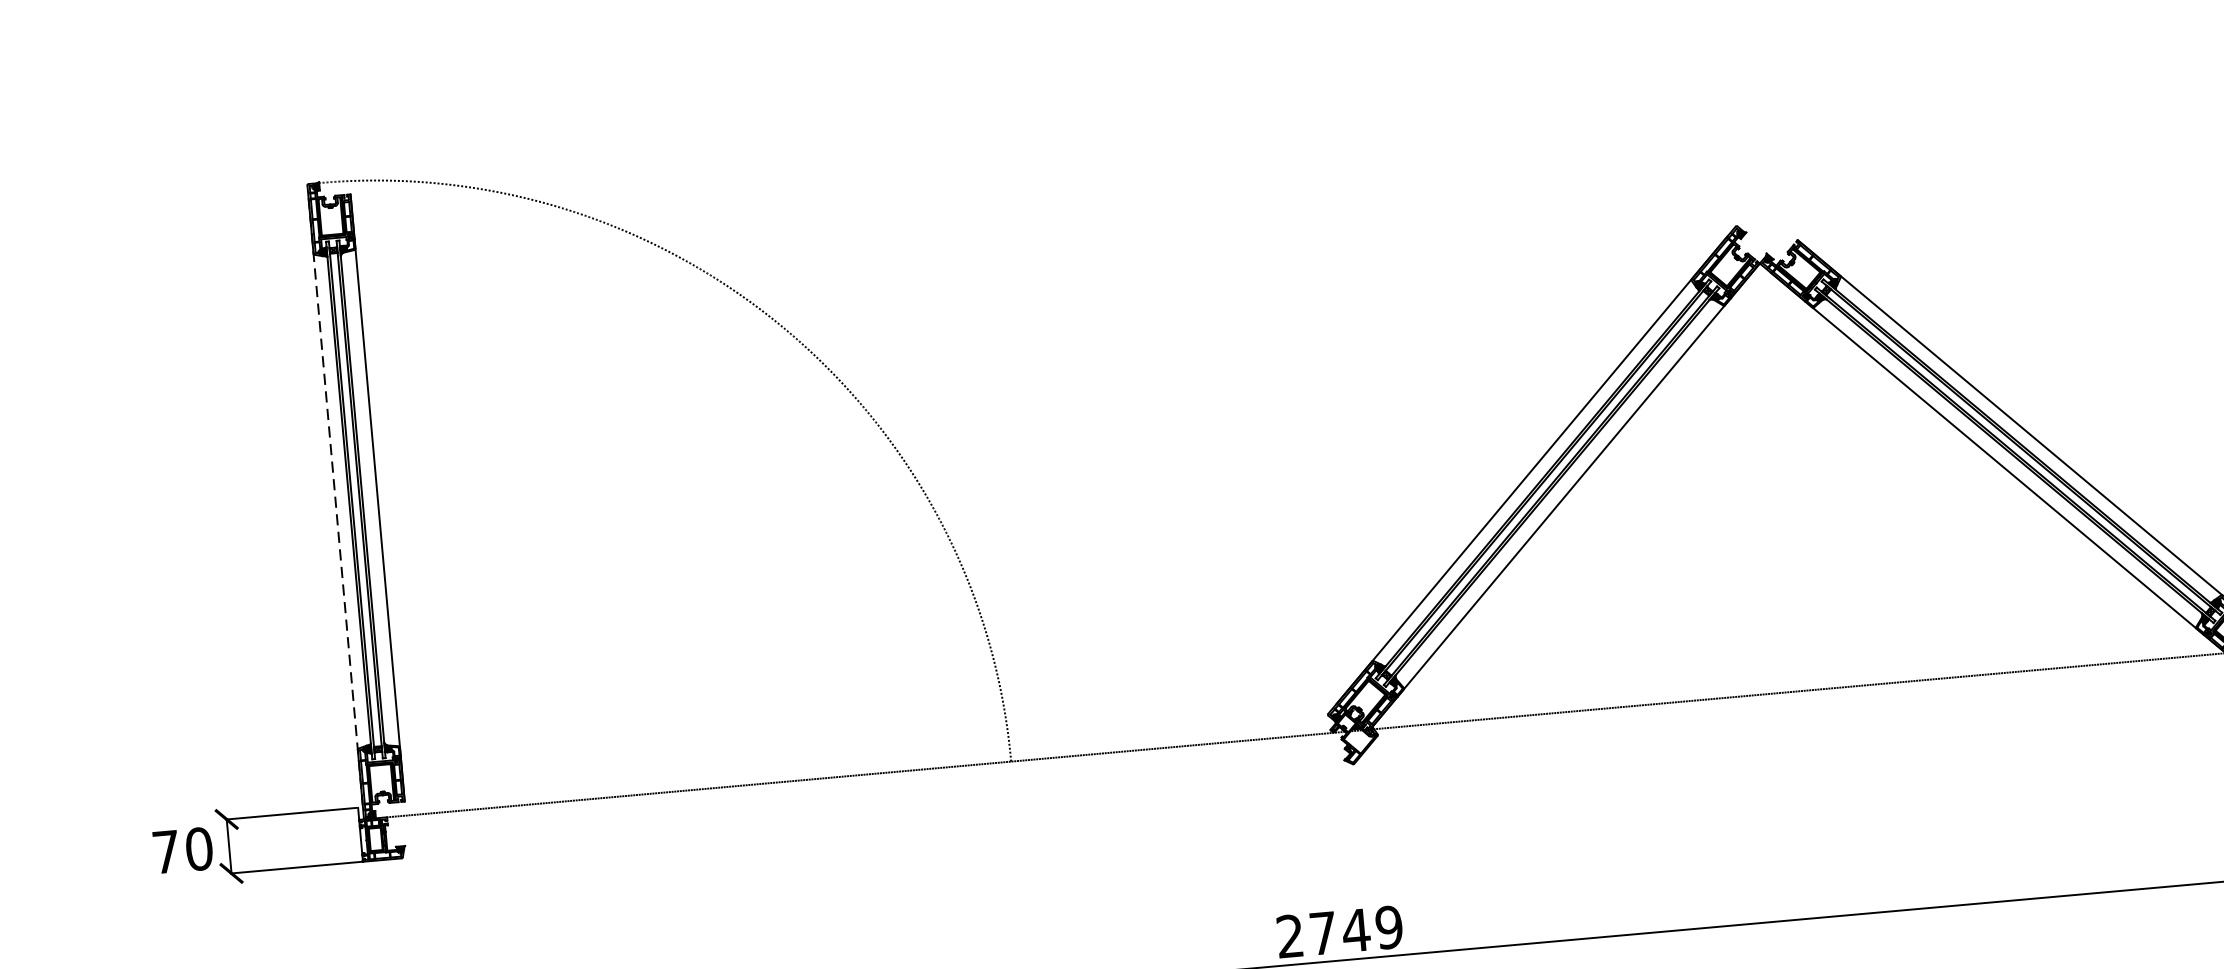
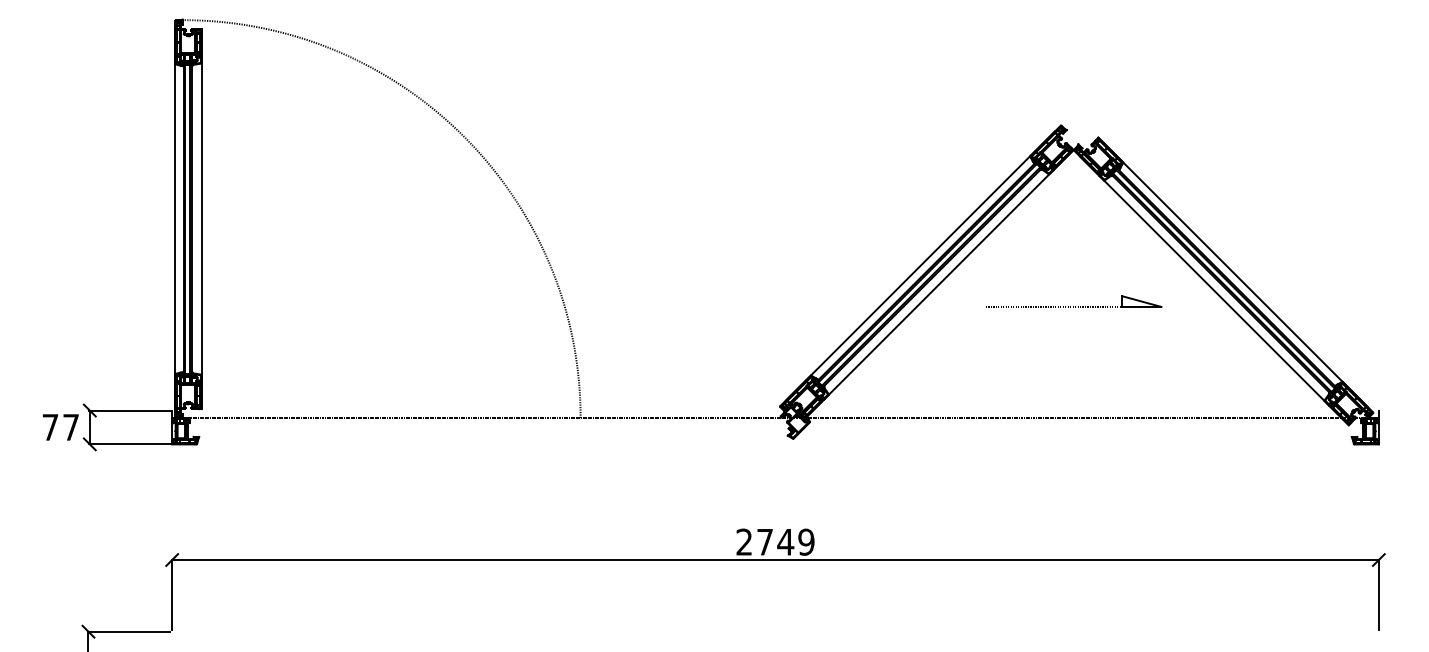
line: (336, 502) -> (175, 219), dashed -> solid
part: (1782, 505) -> (1074, 301), added
text: (199, 849) -> (71, 427), 70 -> 77

